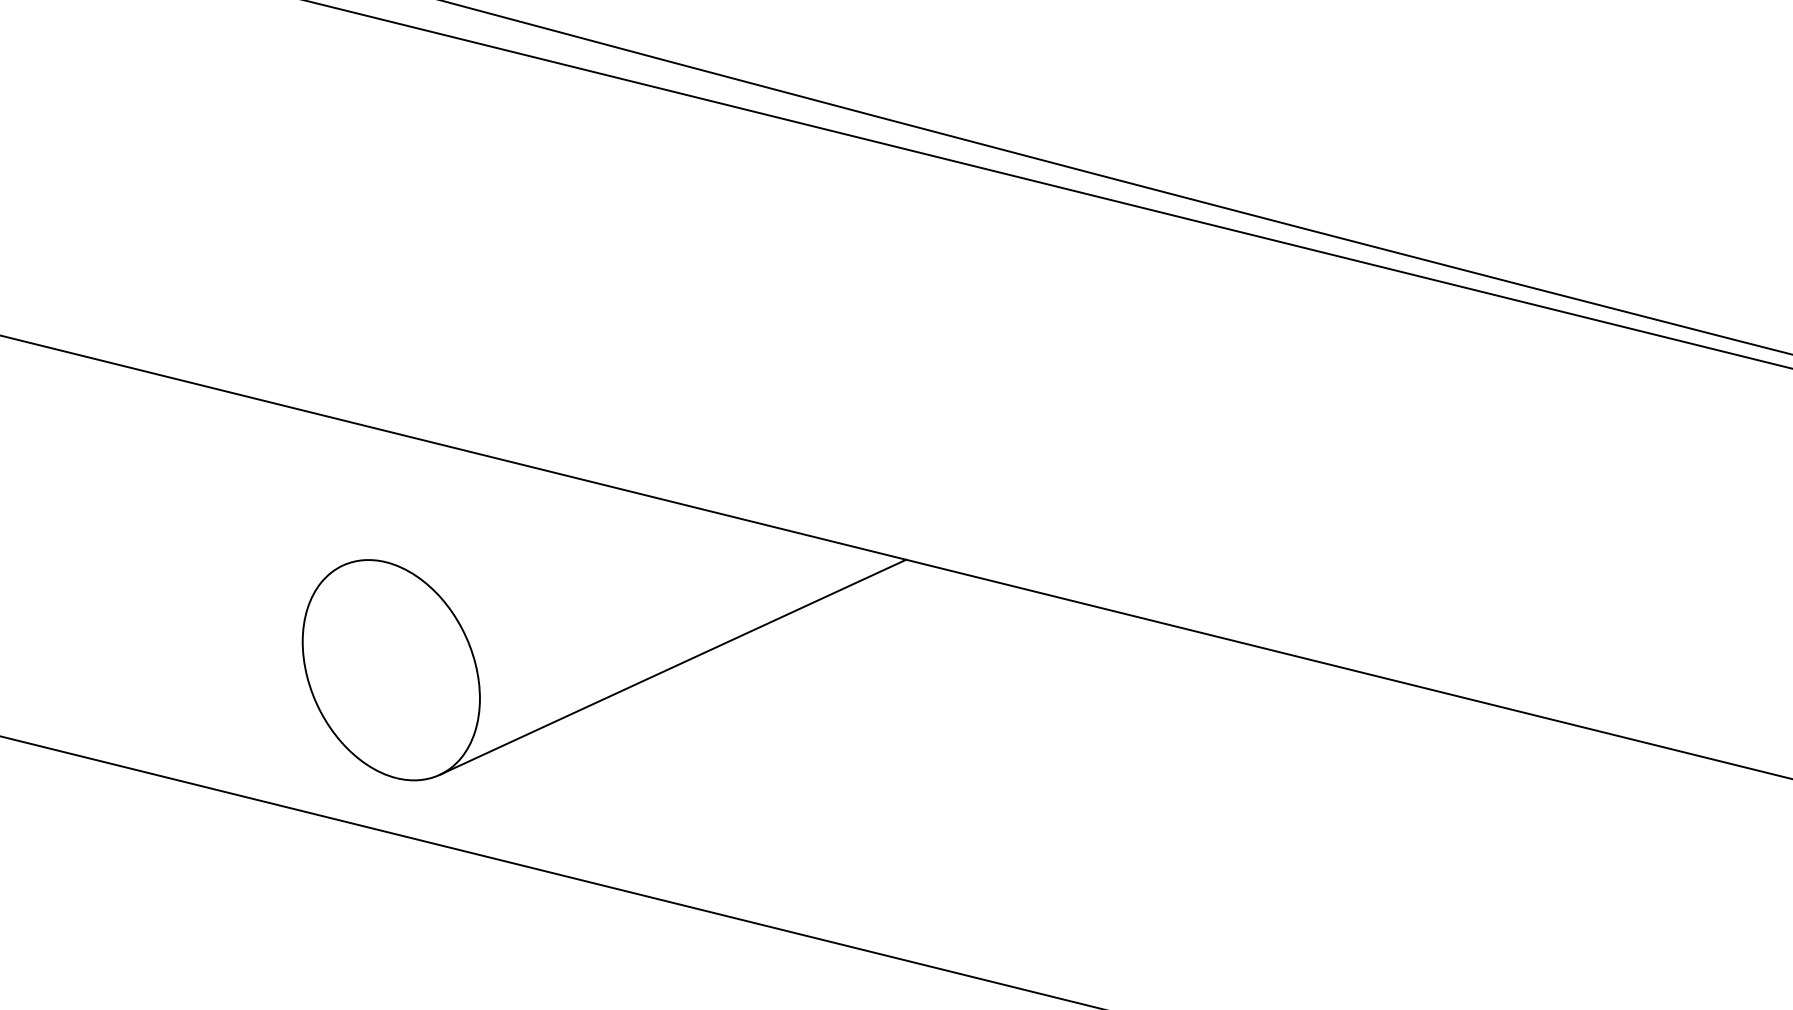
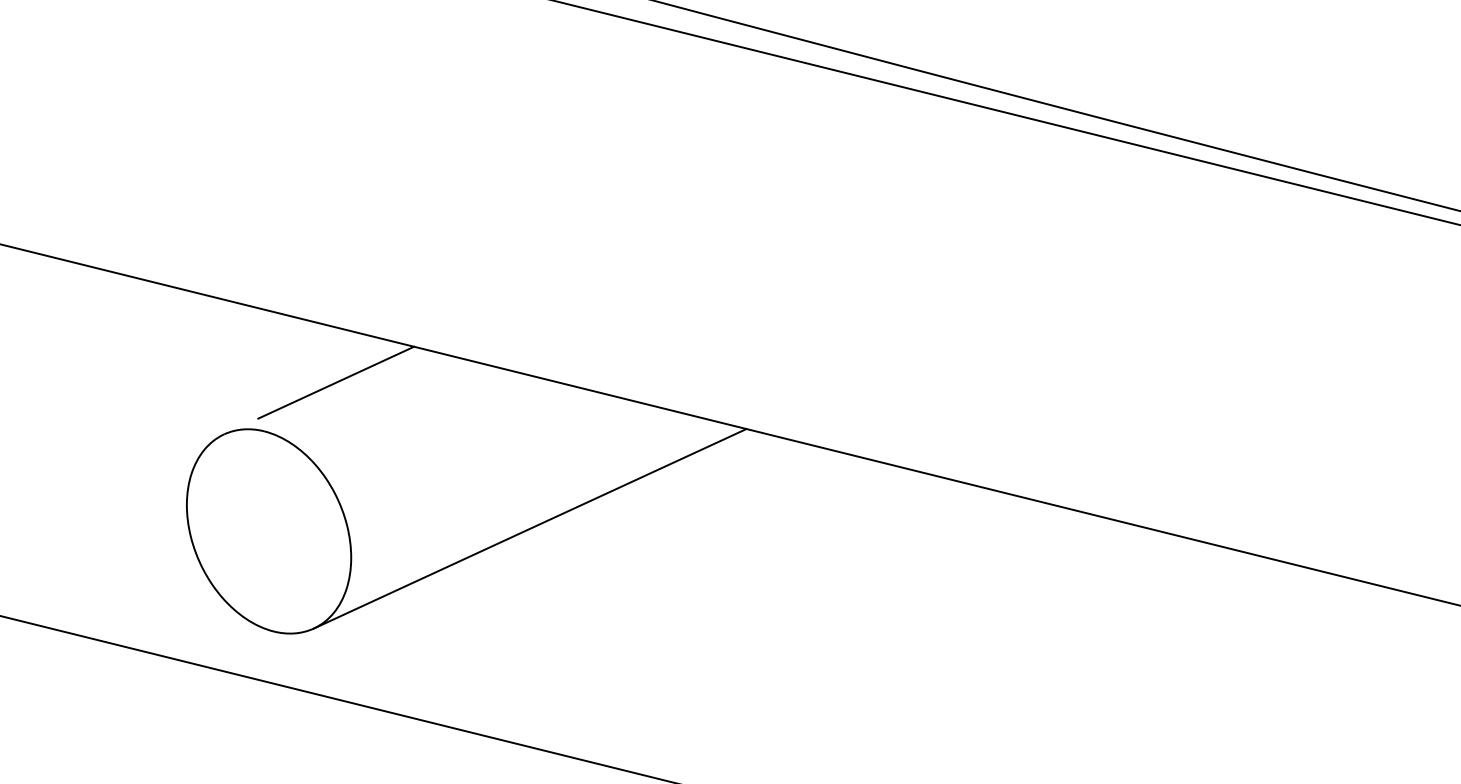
line: (463, 509) -> (335, 382), added

